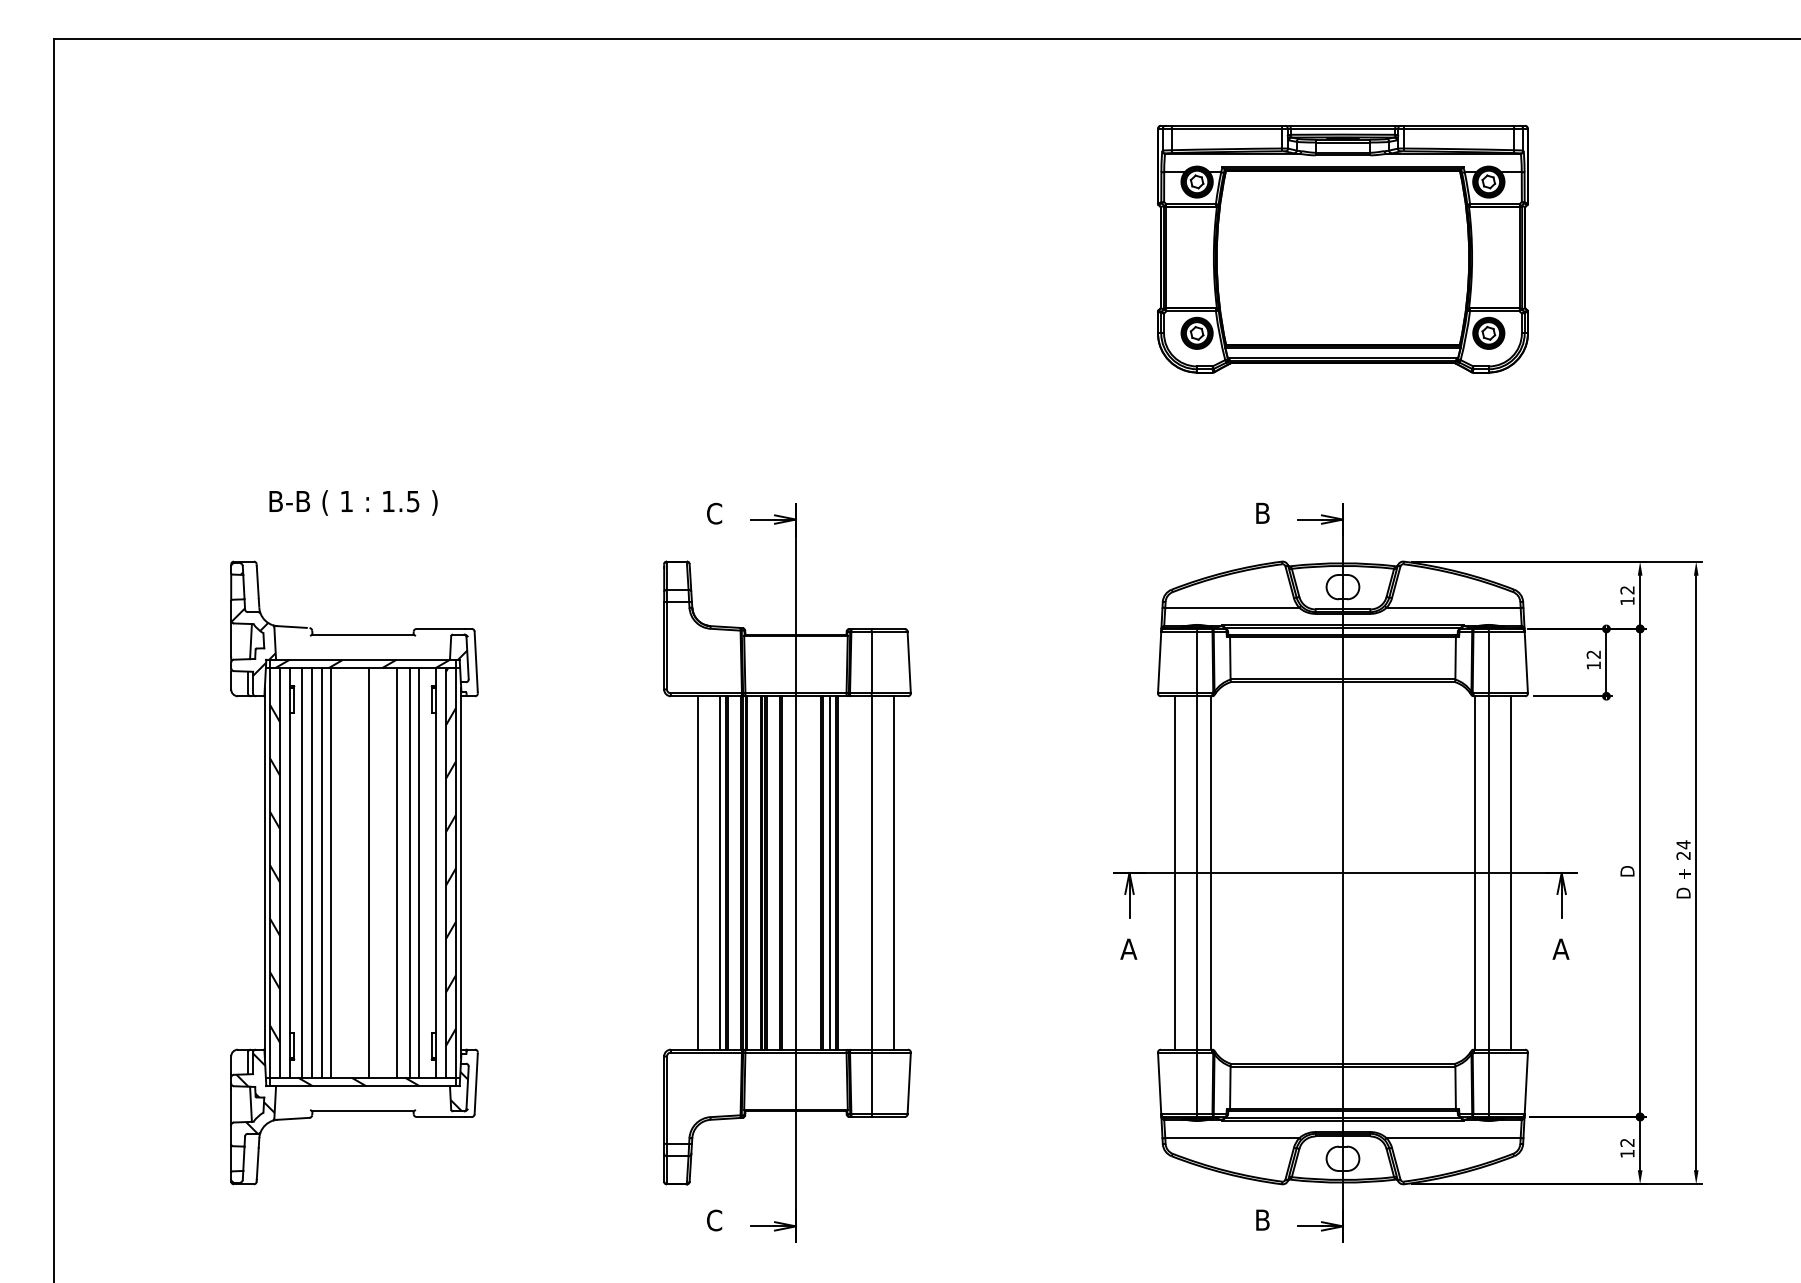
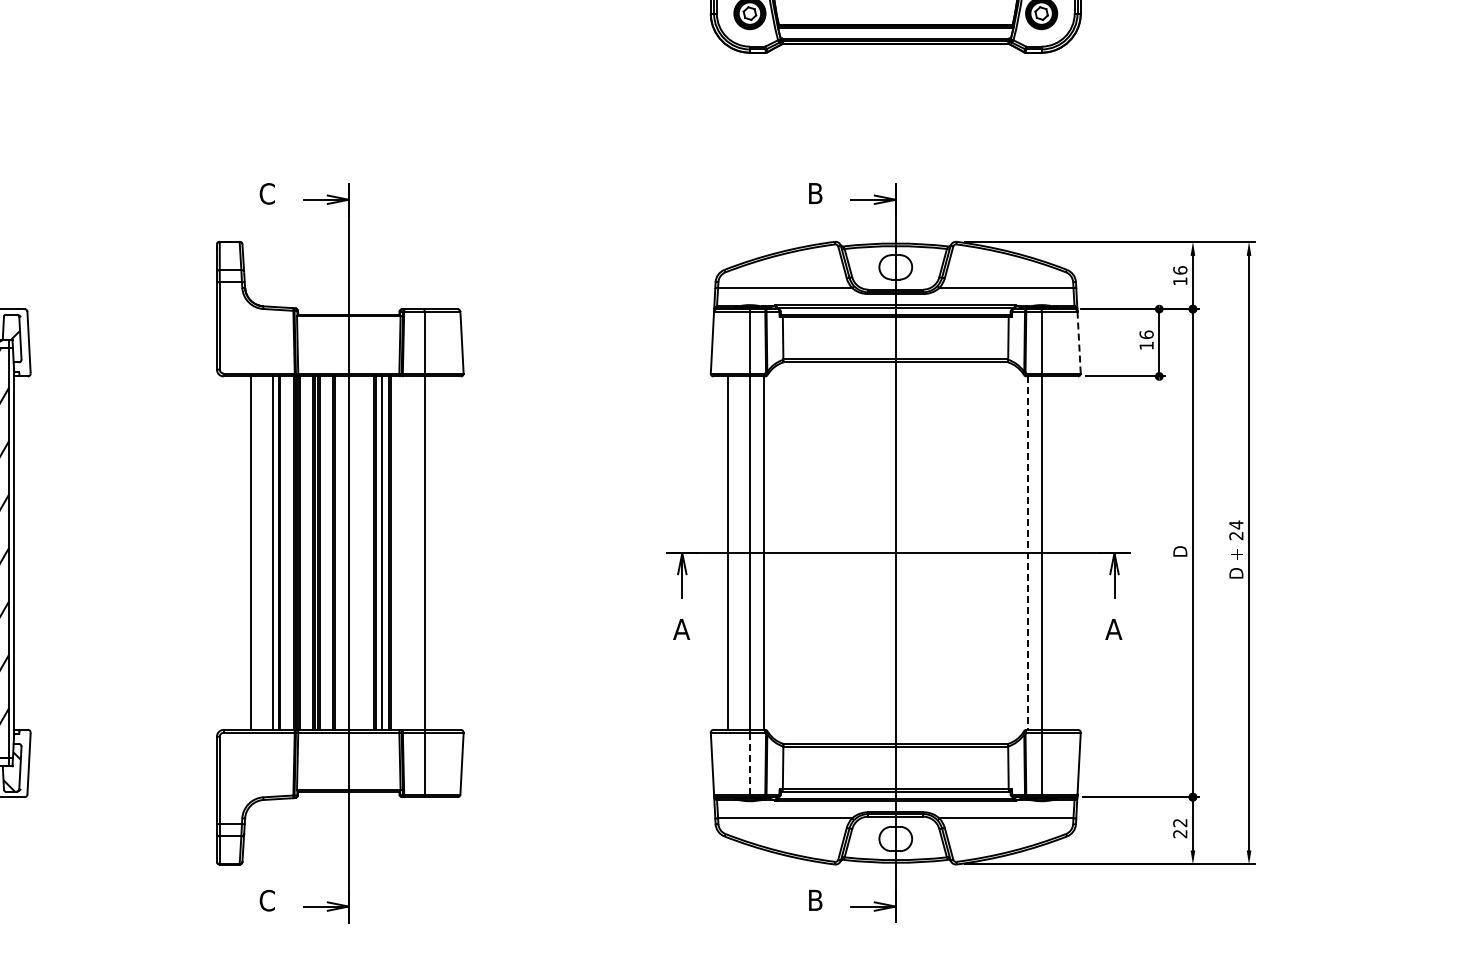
text: (1627, 589) -> (1180, 269), 12 -> 16
text: (1593, 654) -> (1146, 334), 12 -> 16
line: (1526, 662) -> (1079, 342), solid -> dashed
line: (894, 872) -> (447, 552), removed
line: (1474, 872) -> (1027, 552), solid -> dashed
line: (1511, 872) -> (1064, 552), removed
line: (1197, 1083) -> (750, 763), solid -> dashed
text: (1627, 1153) -> (1180, 833), 12 -> 22

